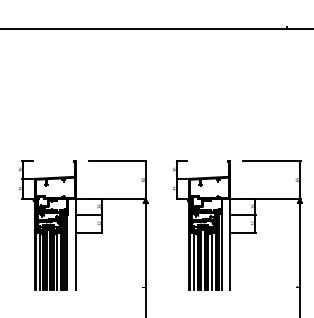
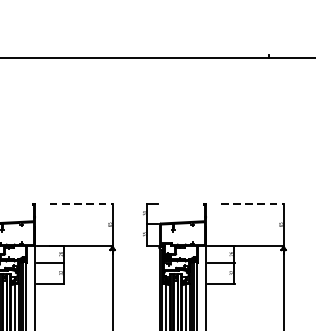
line: (117, 161) -> (81, 204), solid -> dashed
line: (271, 161) -> (252, 204), solid -> dashed

